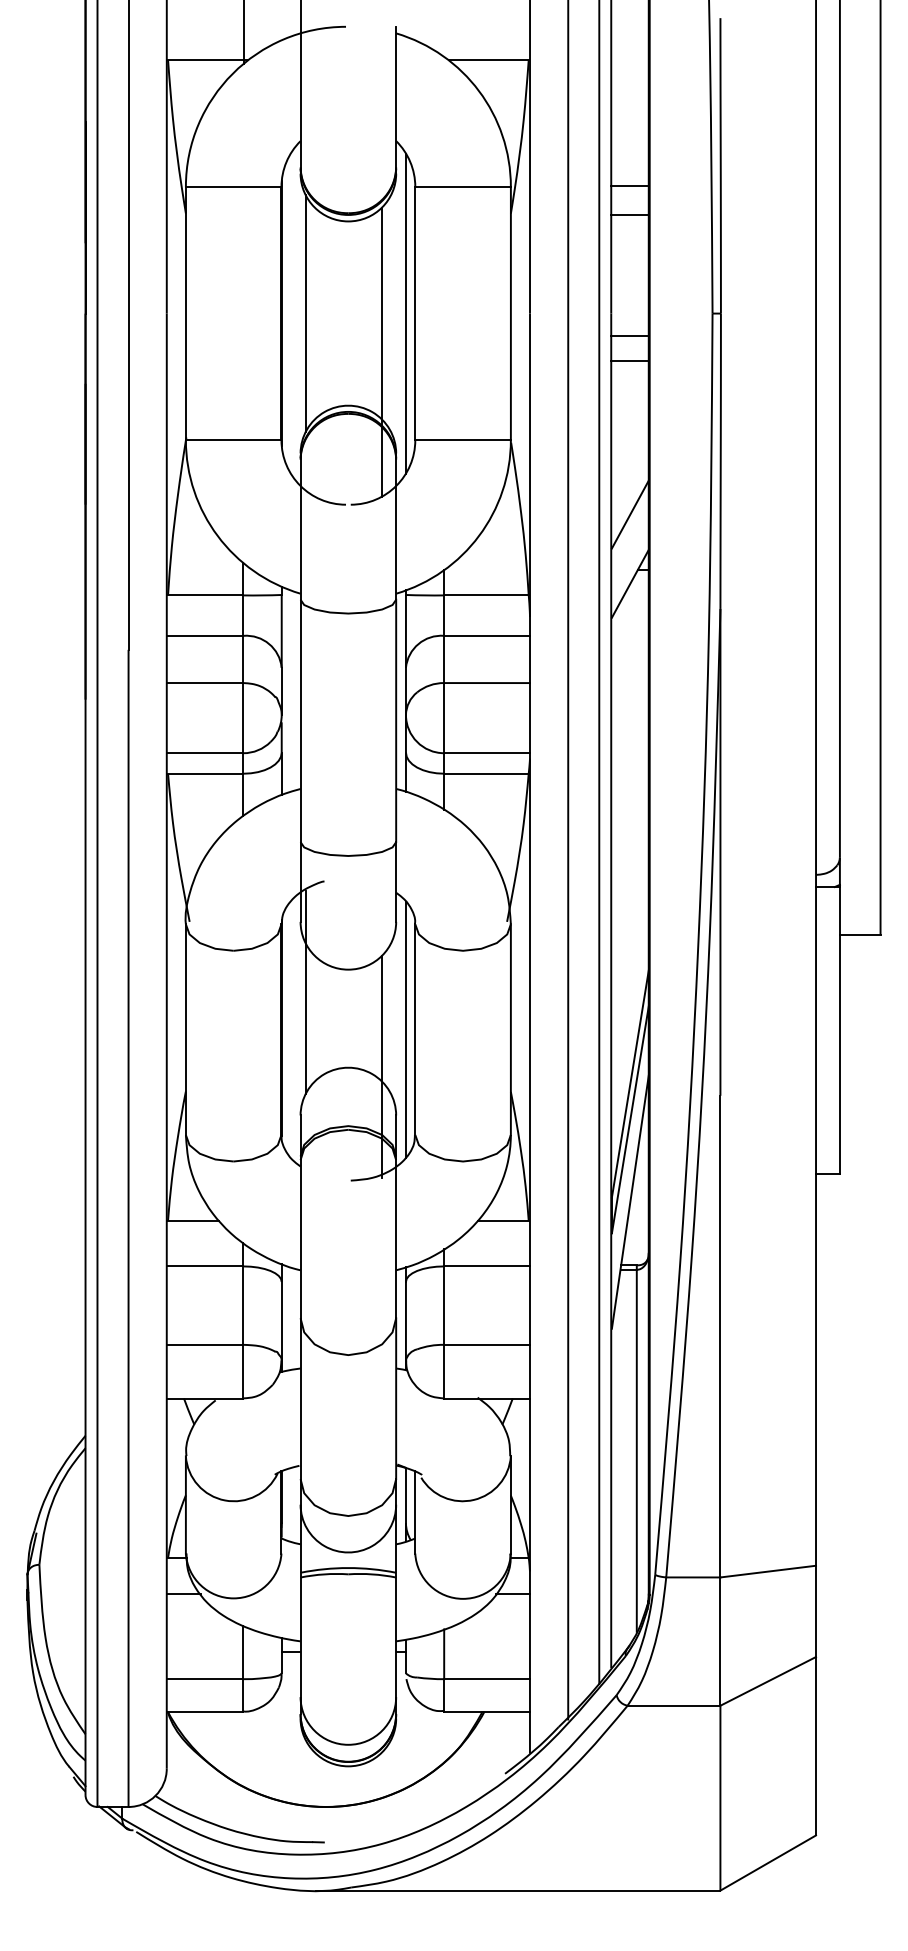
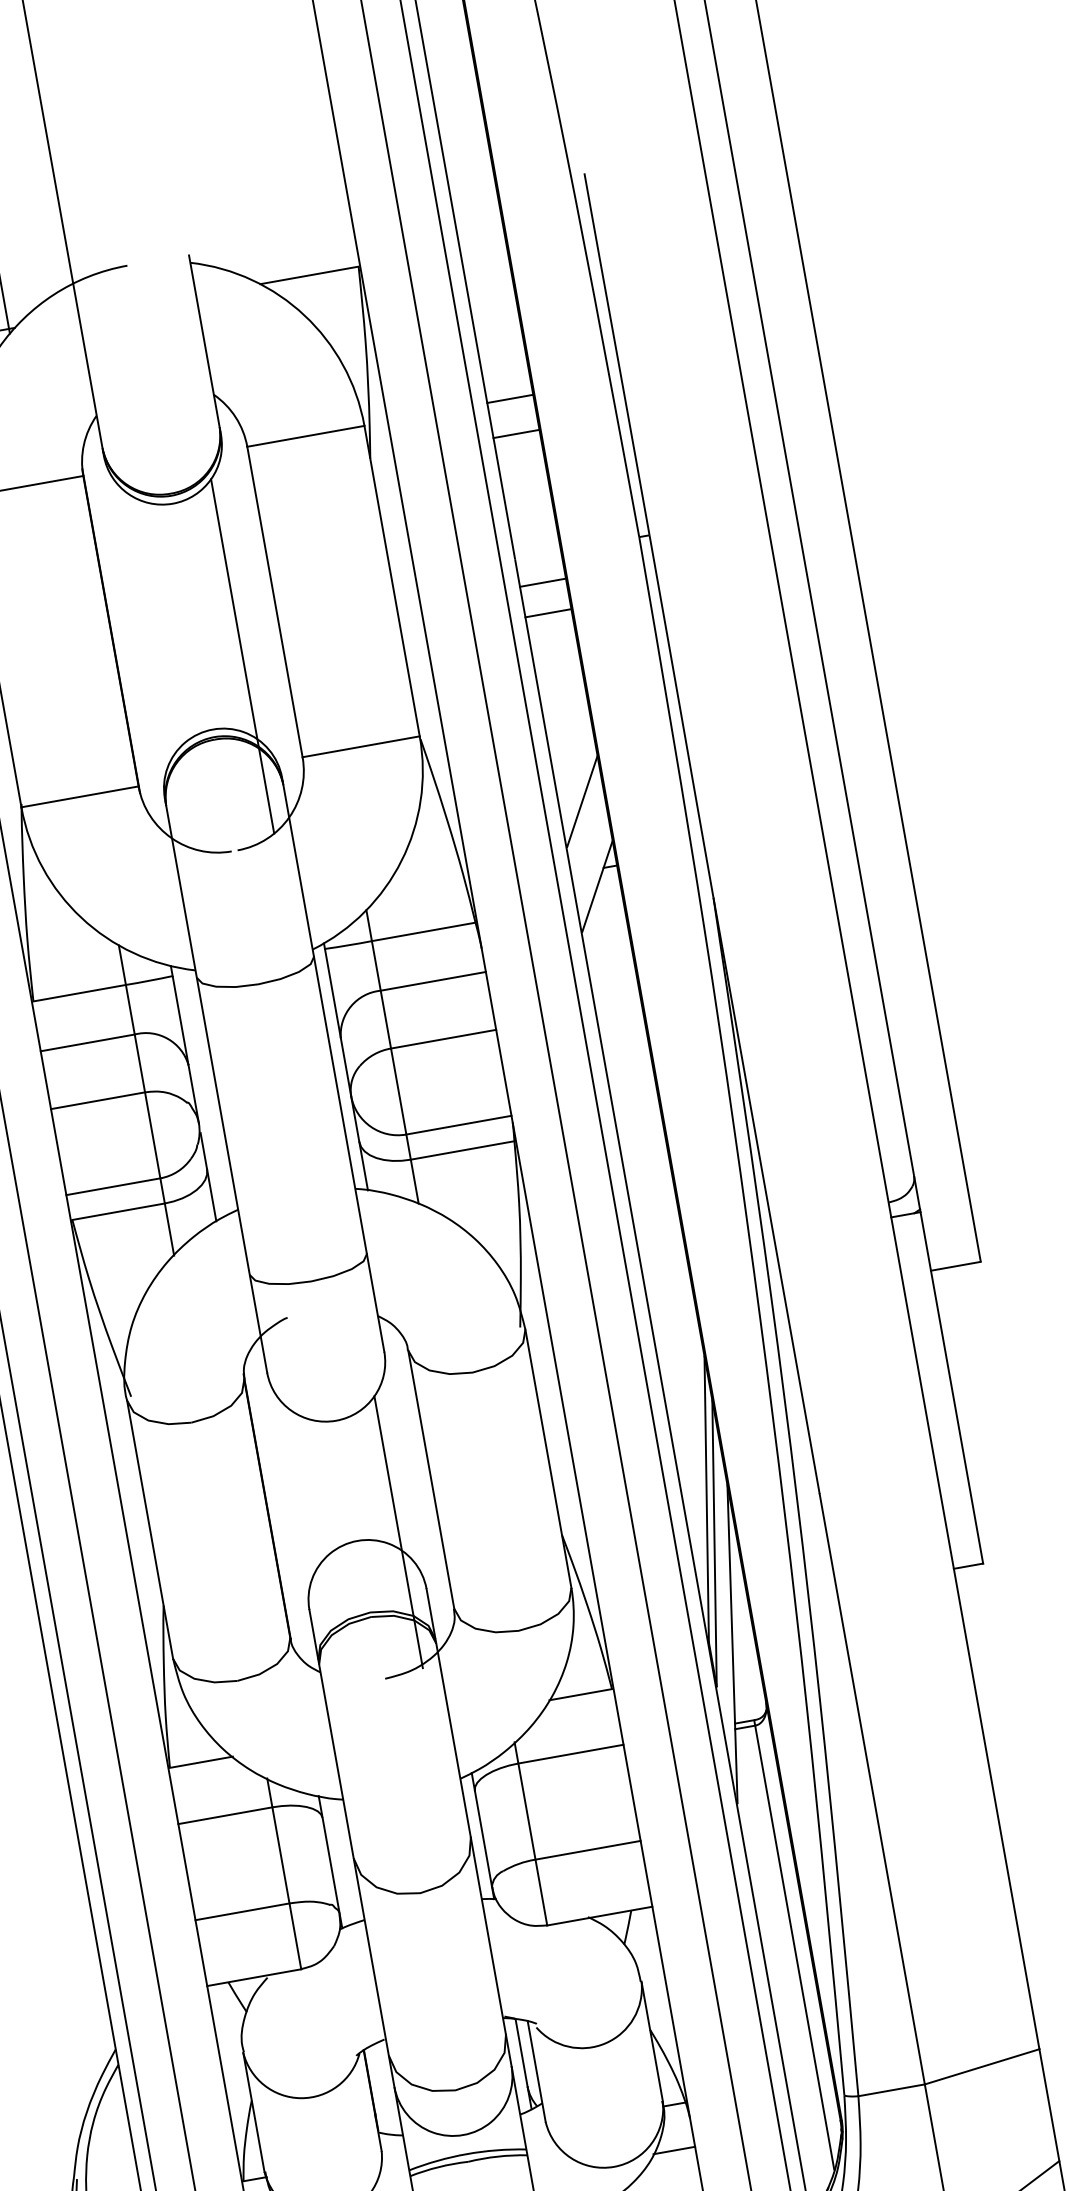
line: (305, 313) -> (140, 625), removed
line: (405, 313) -> (262, 604), removed
line: (305, 992) -> (288, 1458), removed
line: (405, 1029) -> (419, 1481), removed

